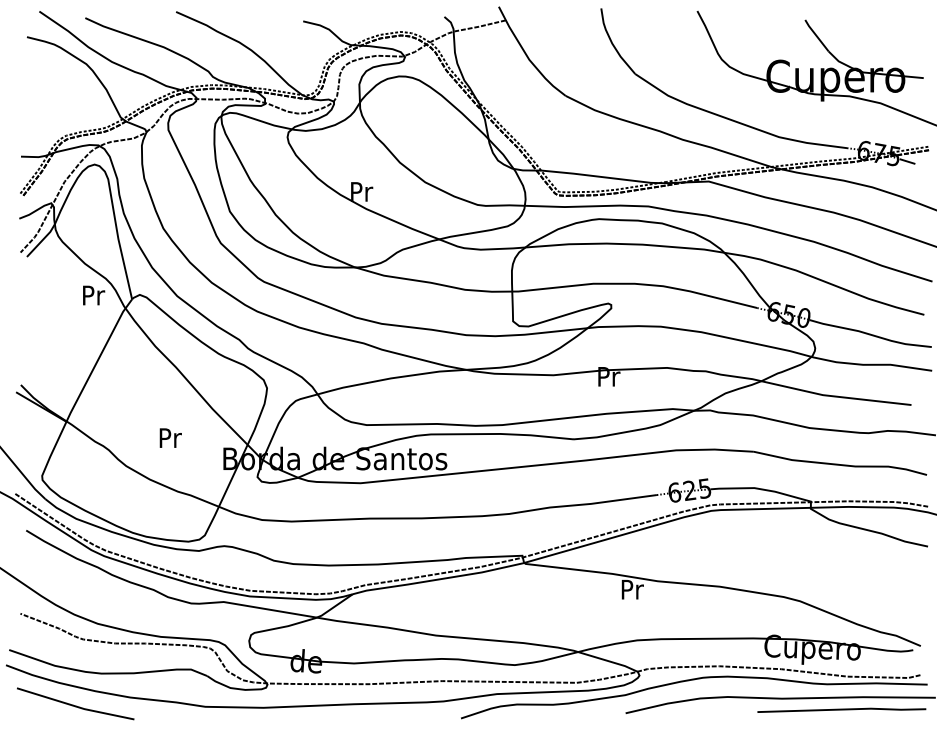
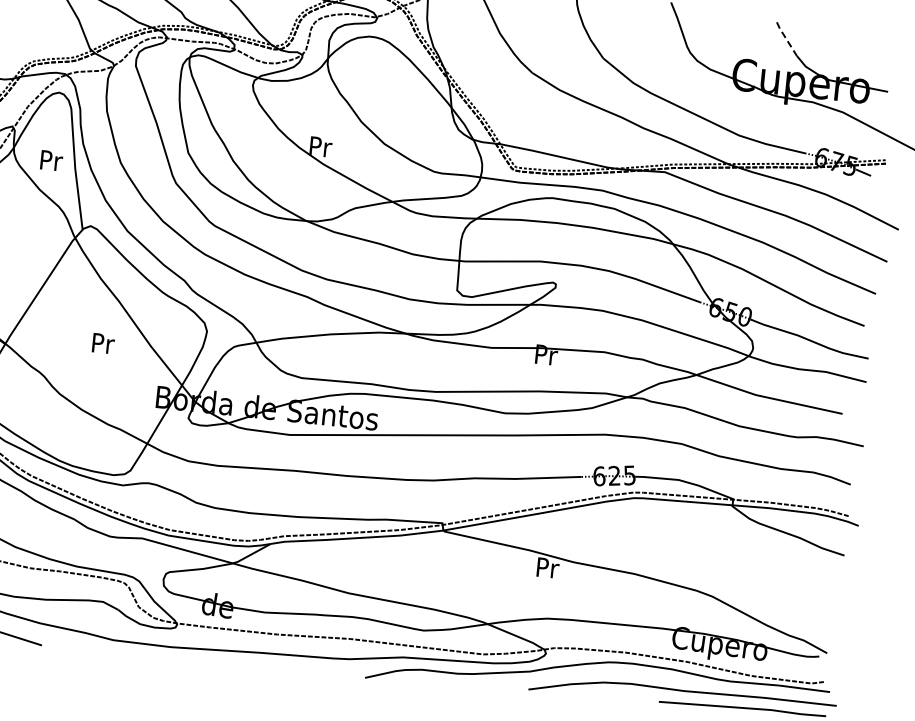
line: (816, 35) -> (786, 38), solid -> dashed
text: (94, 295) -> (52, 160), moved
text: (170, 437) -> (103, 342), moved

